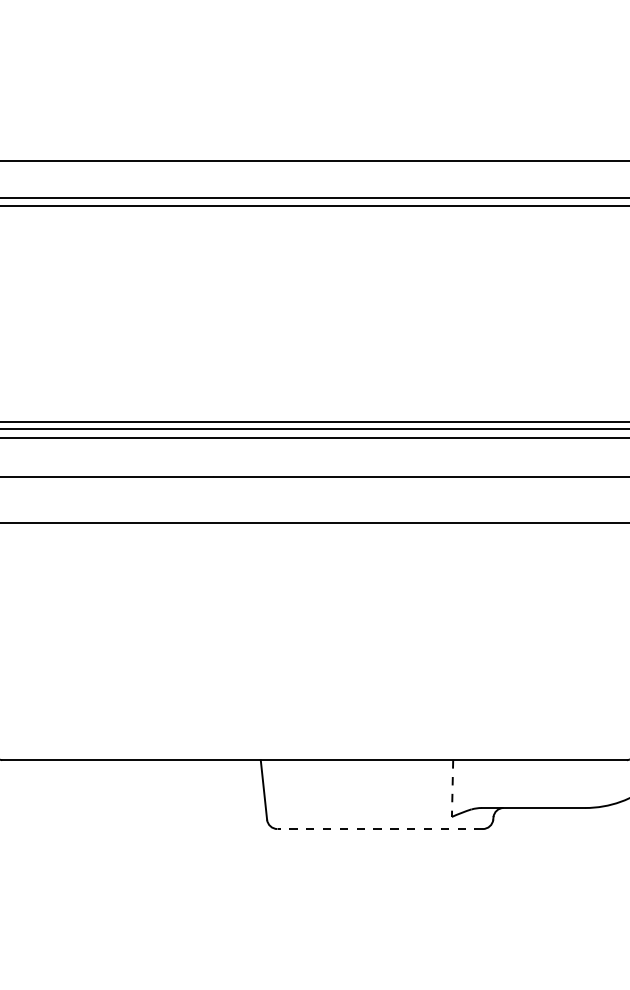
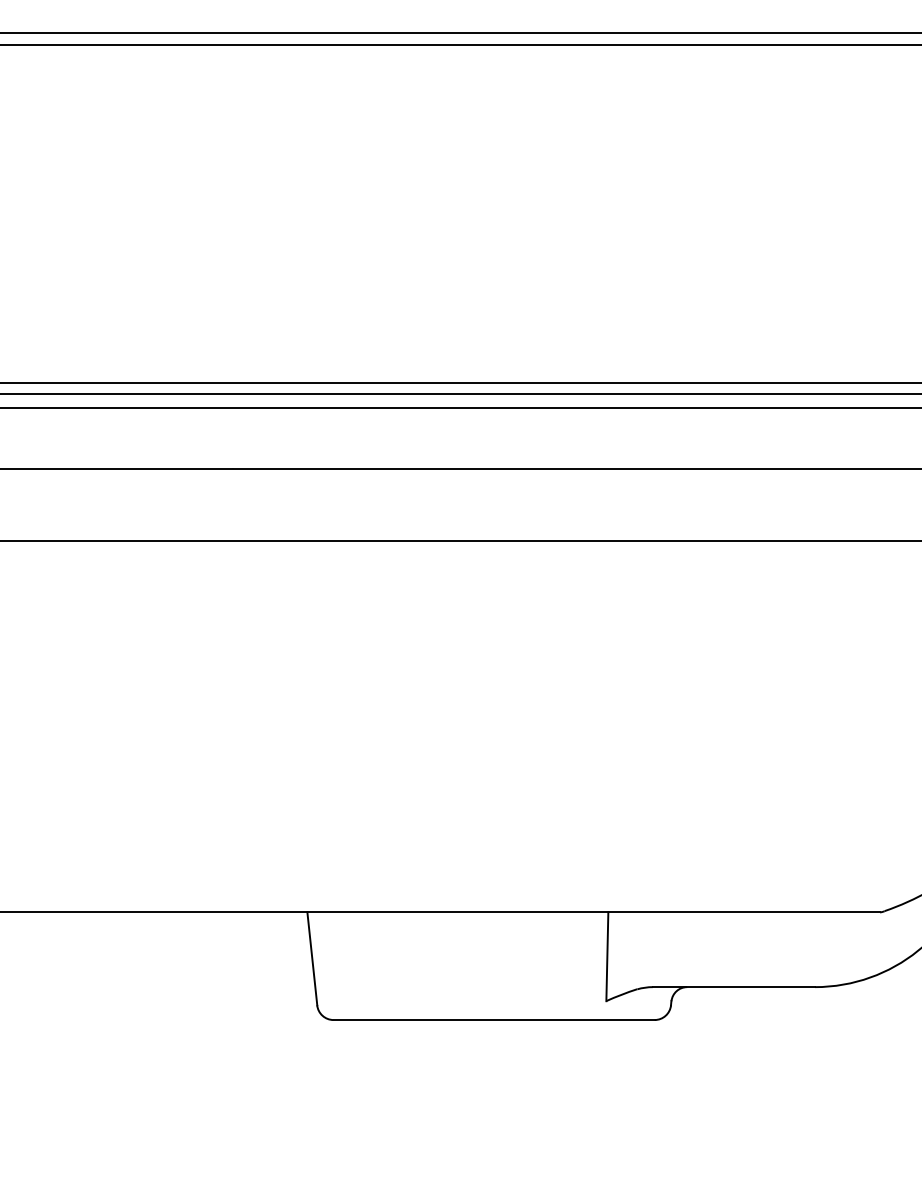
line: (452, 789) -> (607, 958), dashed -> solid
line: (380, 829) -> (494, 1020), dashed -> solid

